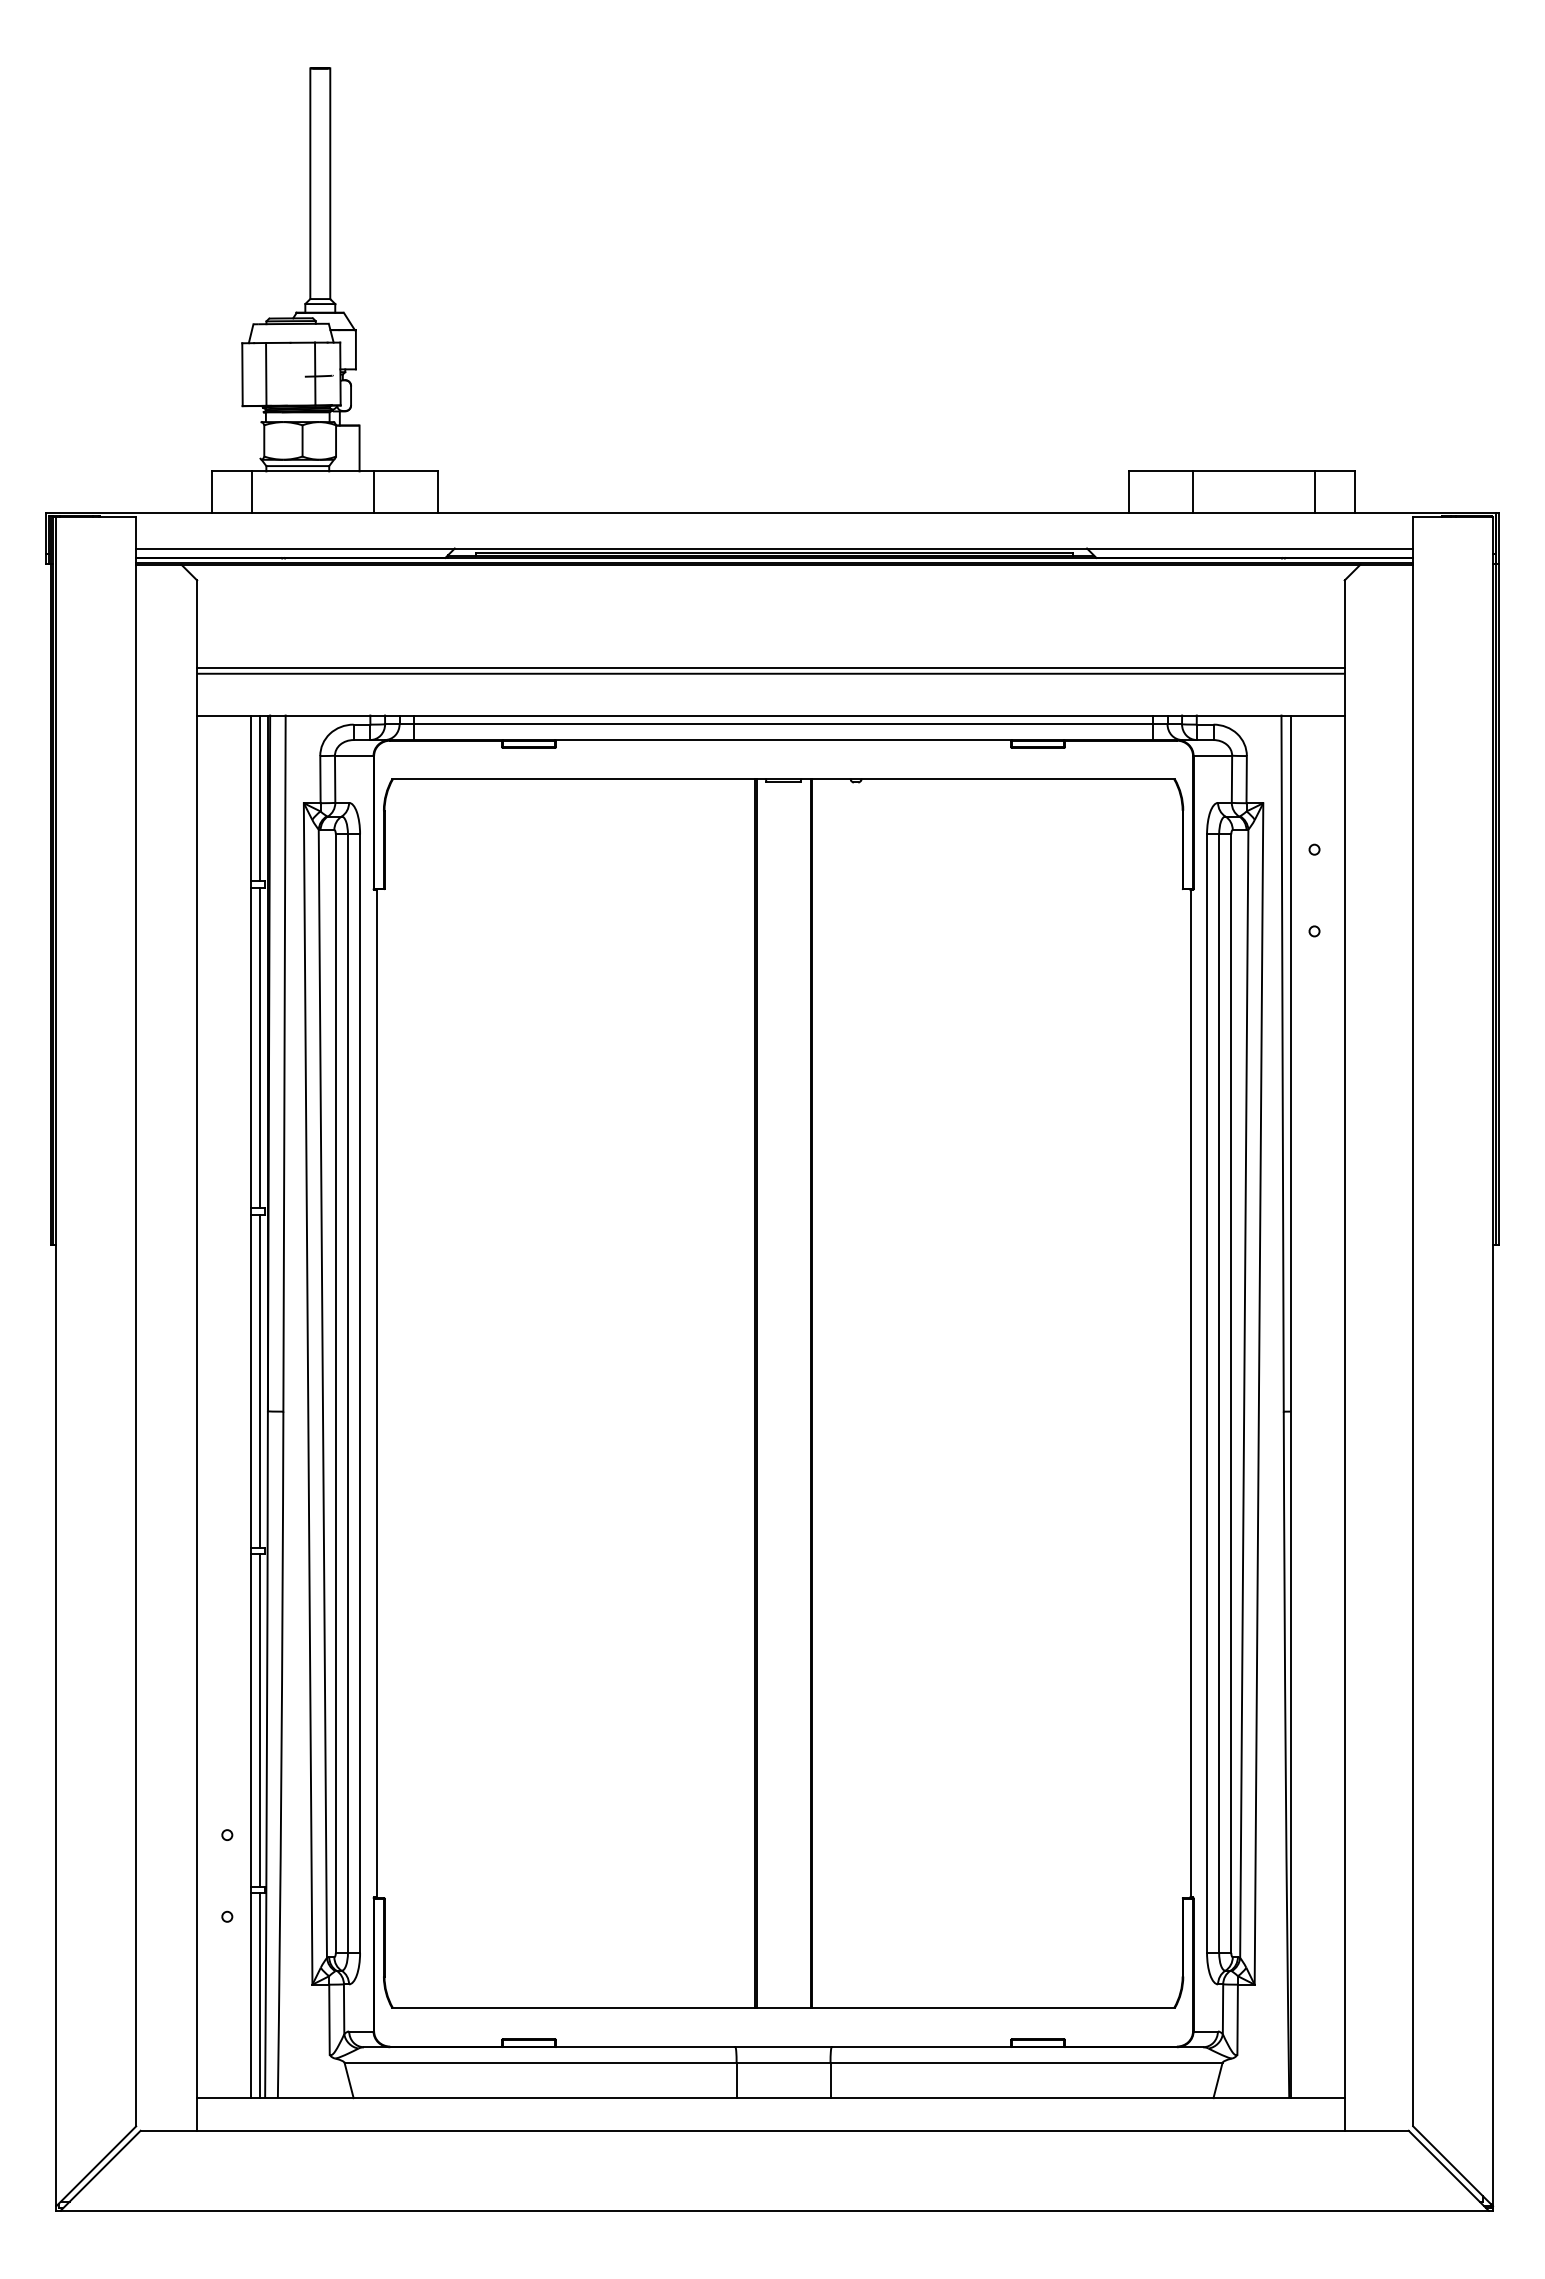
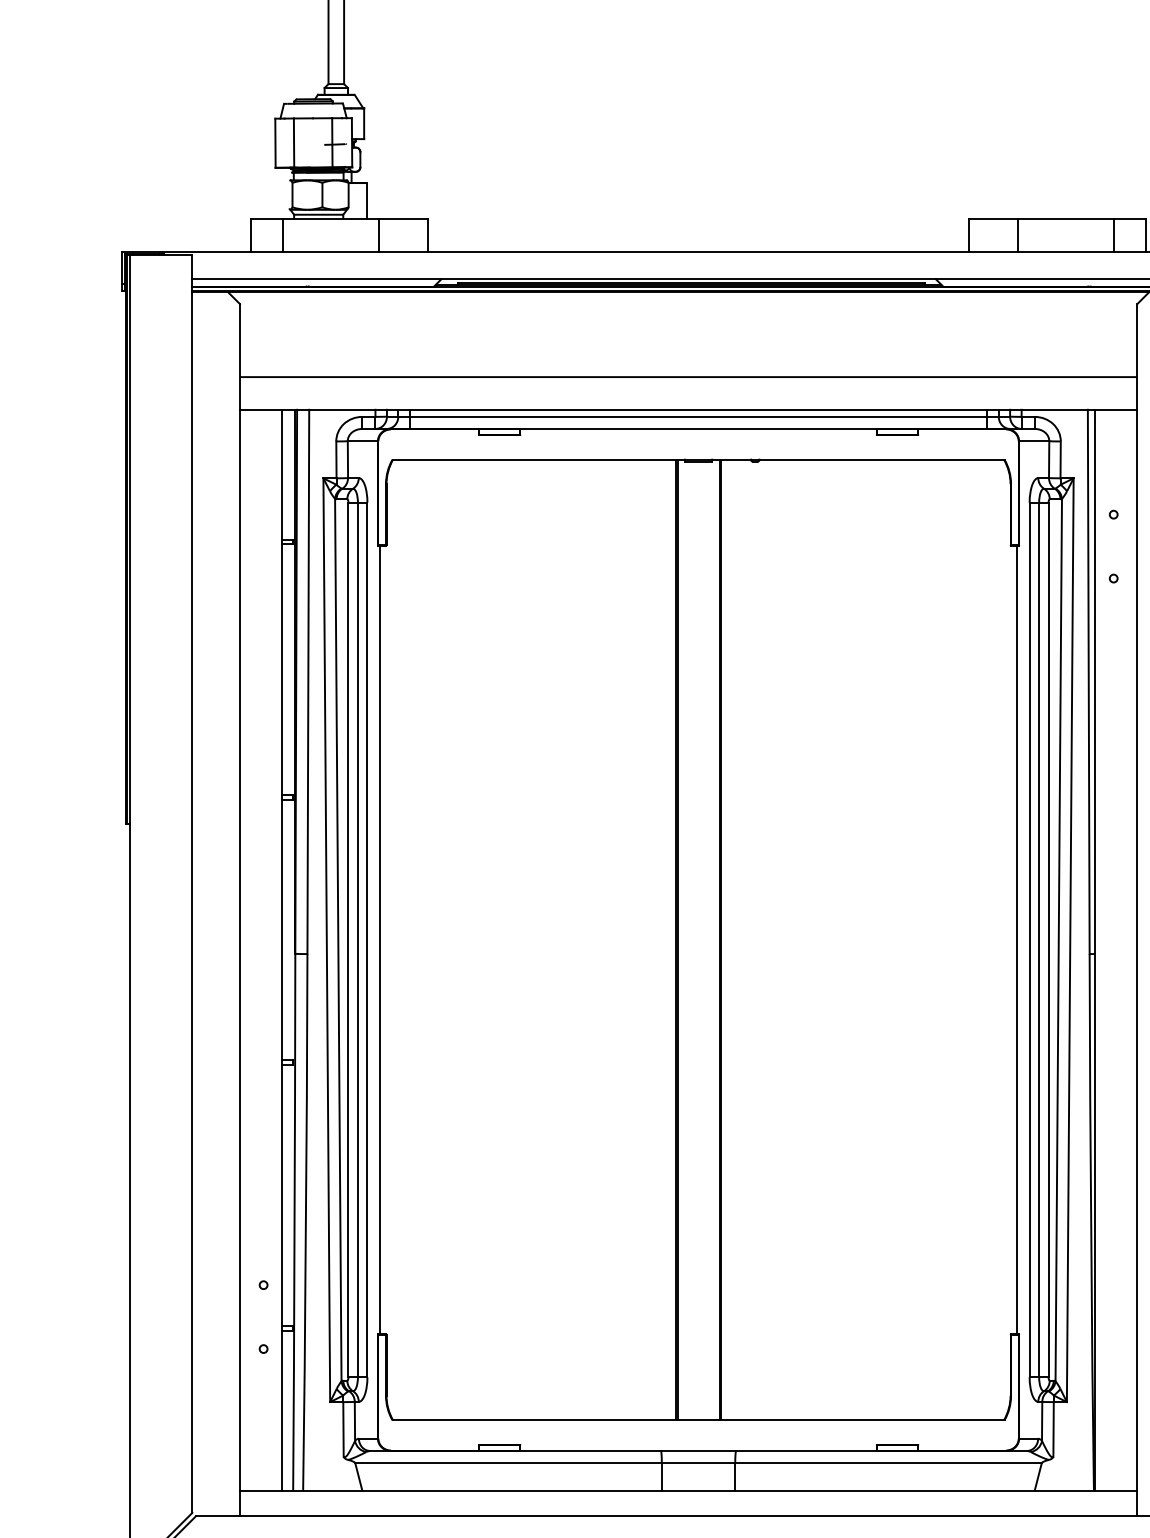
line: (770, 668) -> (688, 372), removed
line: (260, 798) -> (289, 474), removed
line: (260, 1047) -> (289, 669), removed
line: (260, 1380) -> (289, 929), removed
line: (260, 1719) -> (289, 1194), removed
line: (260, 1995) -> (289, 1410), removed

